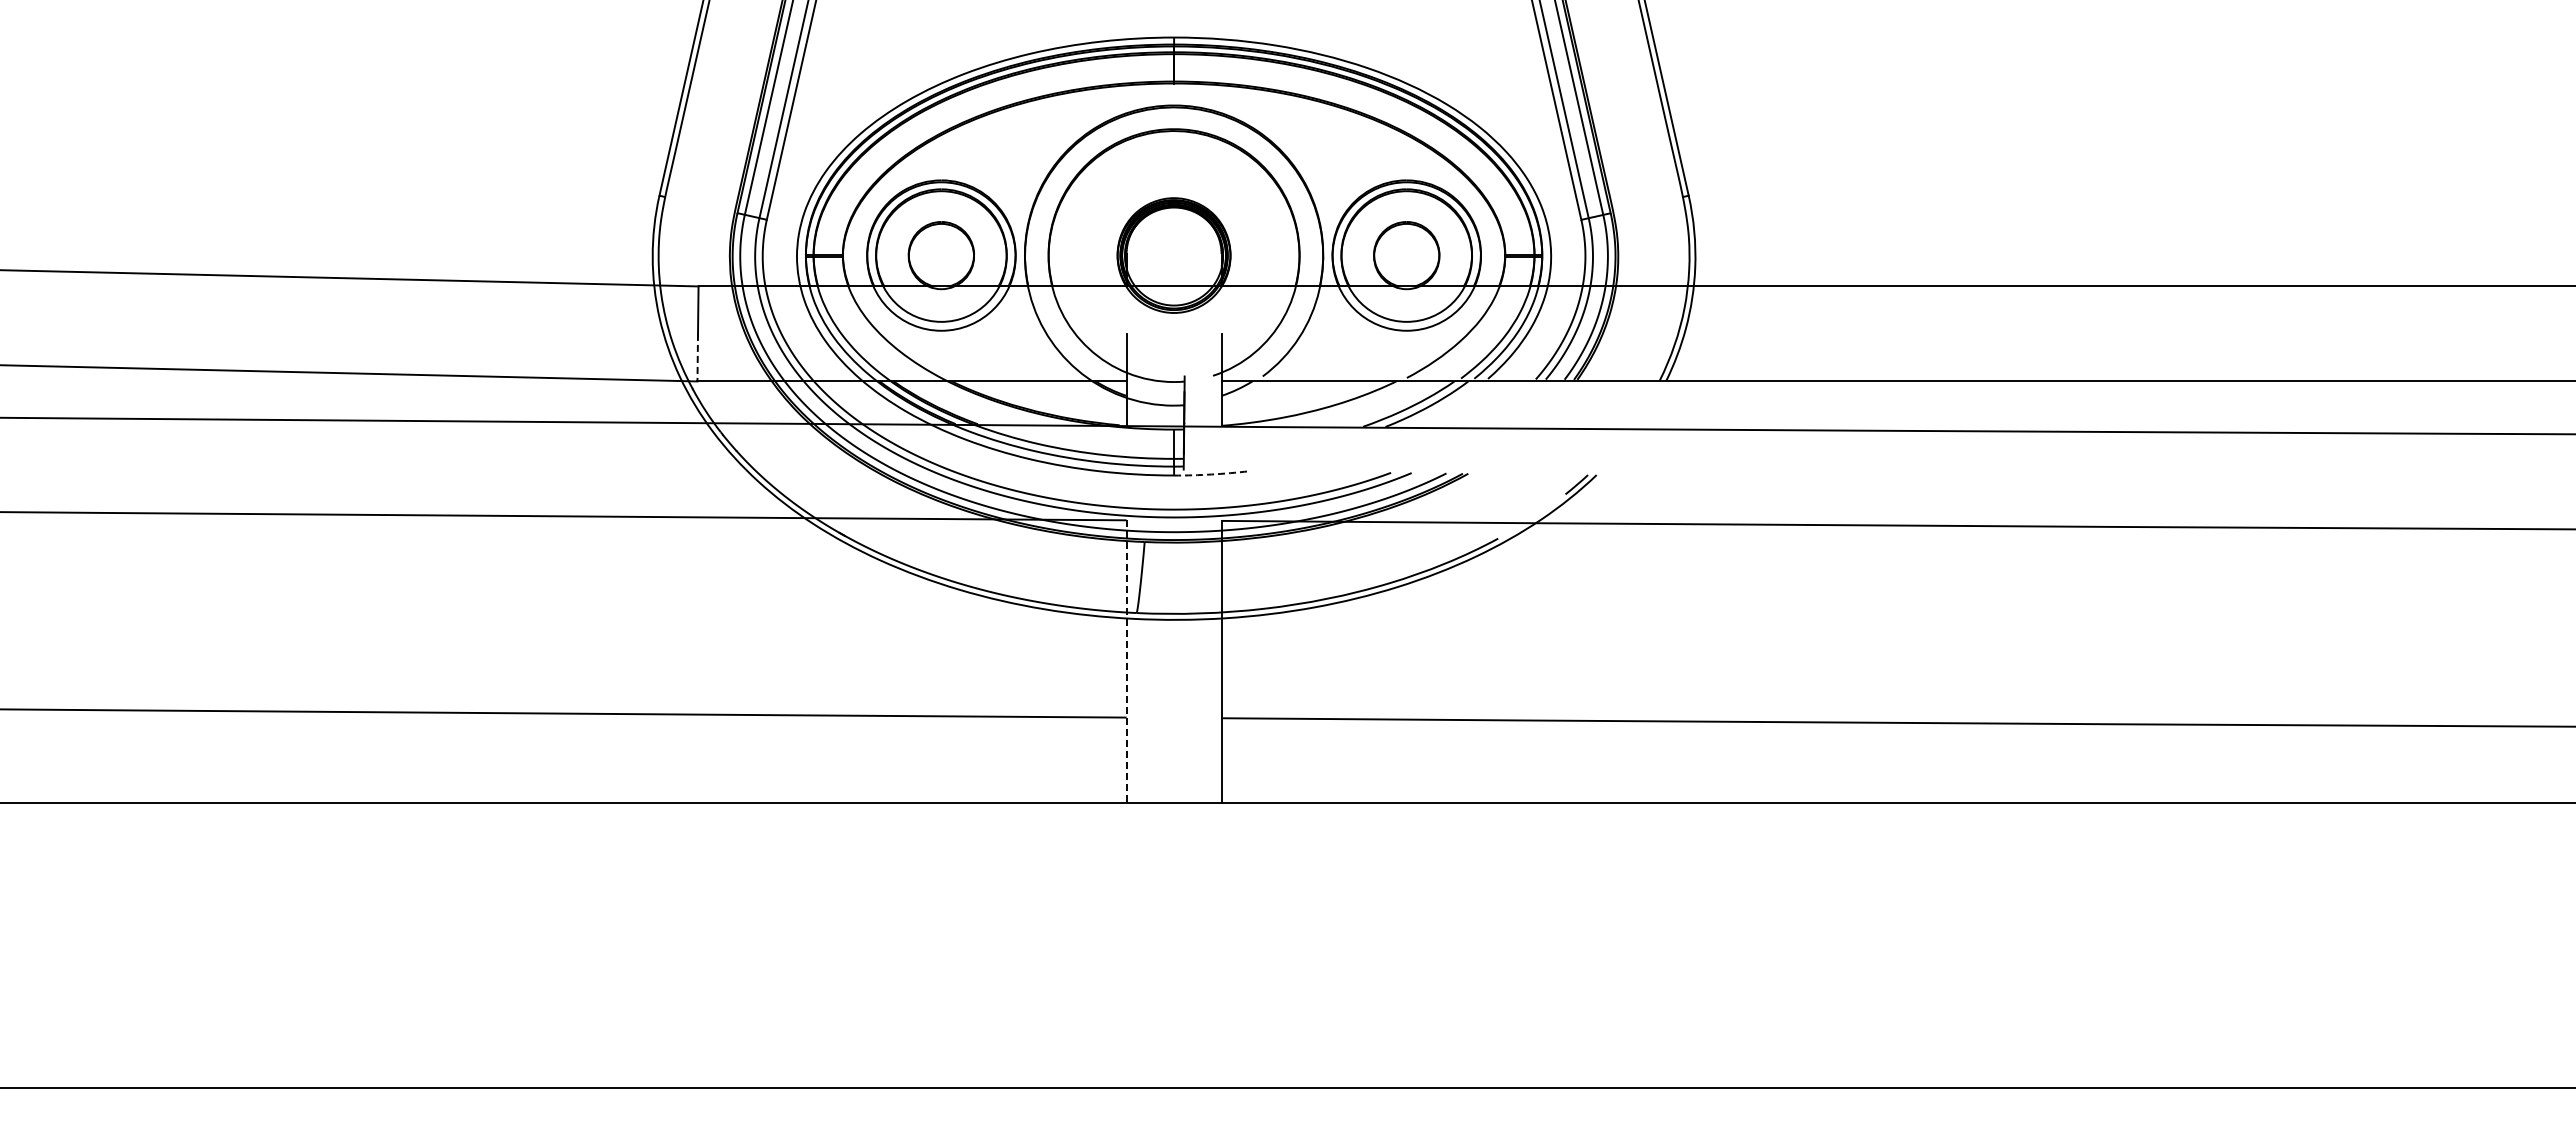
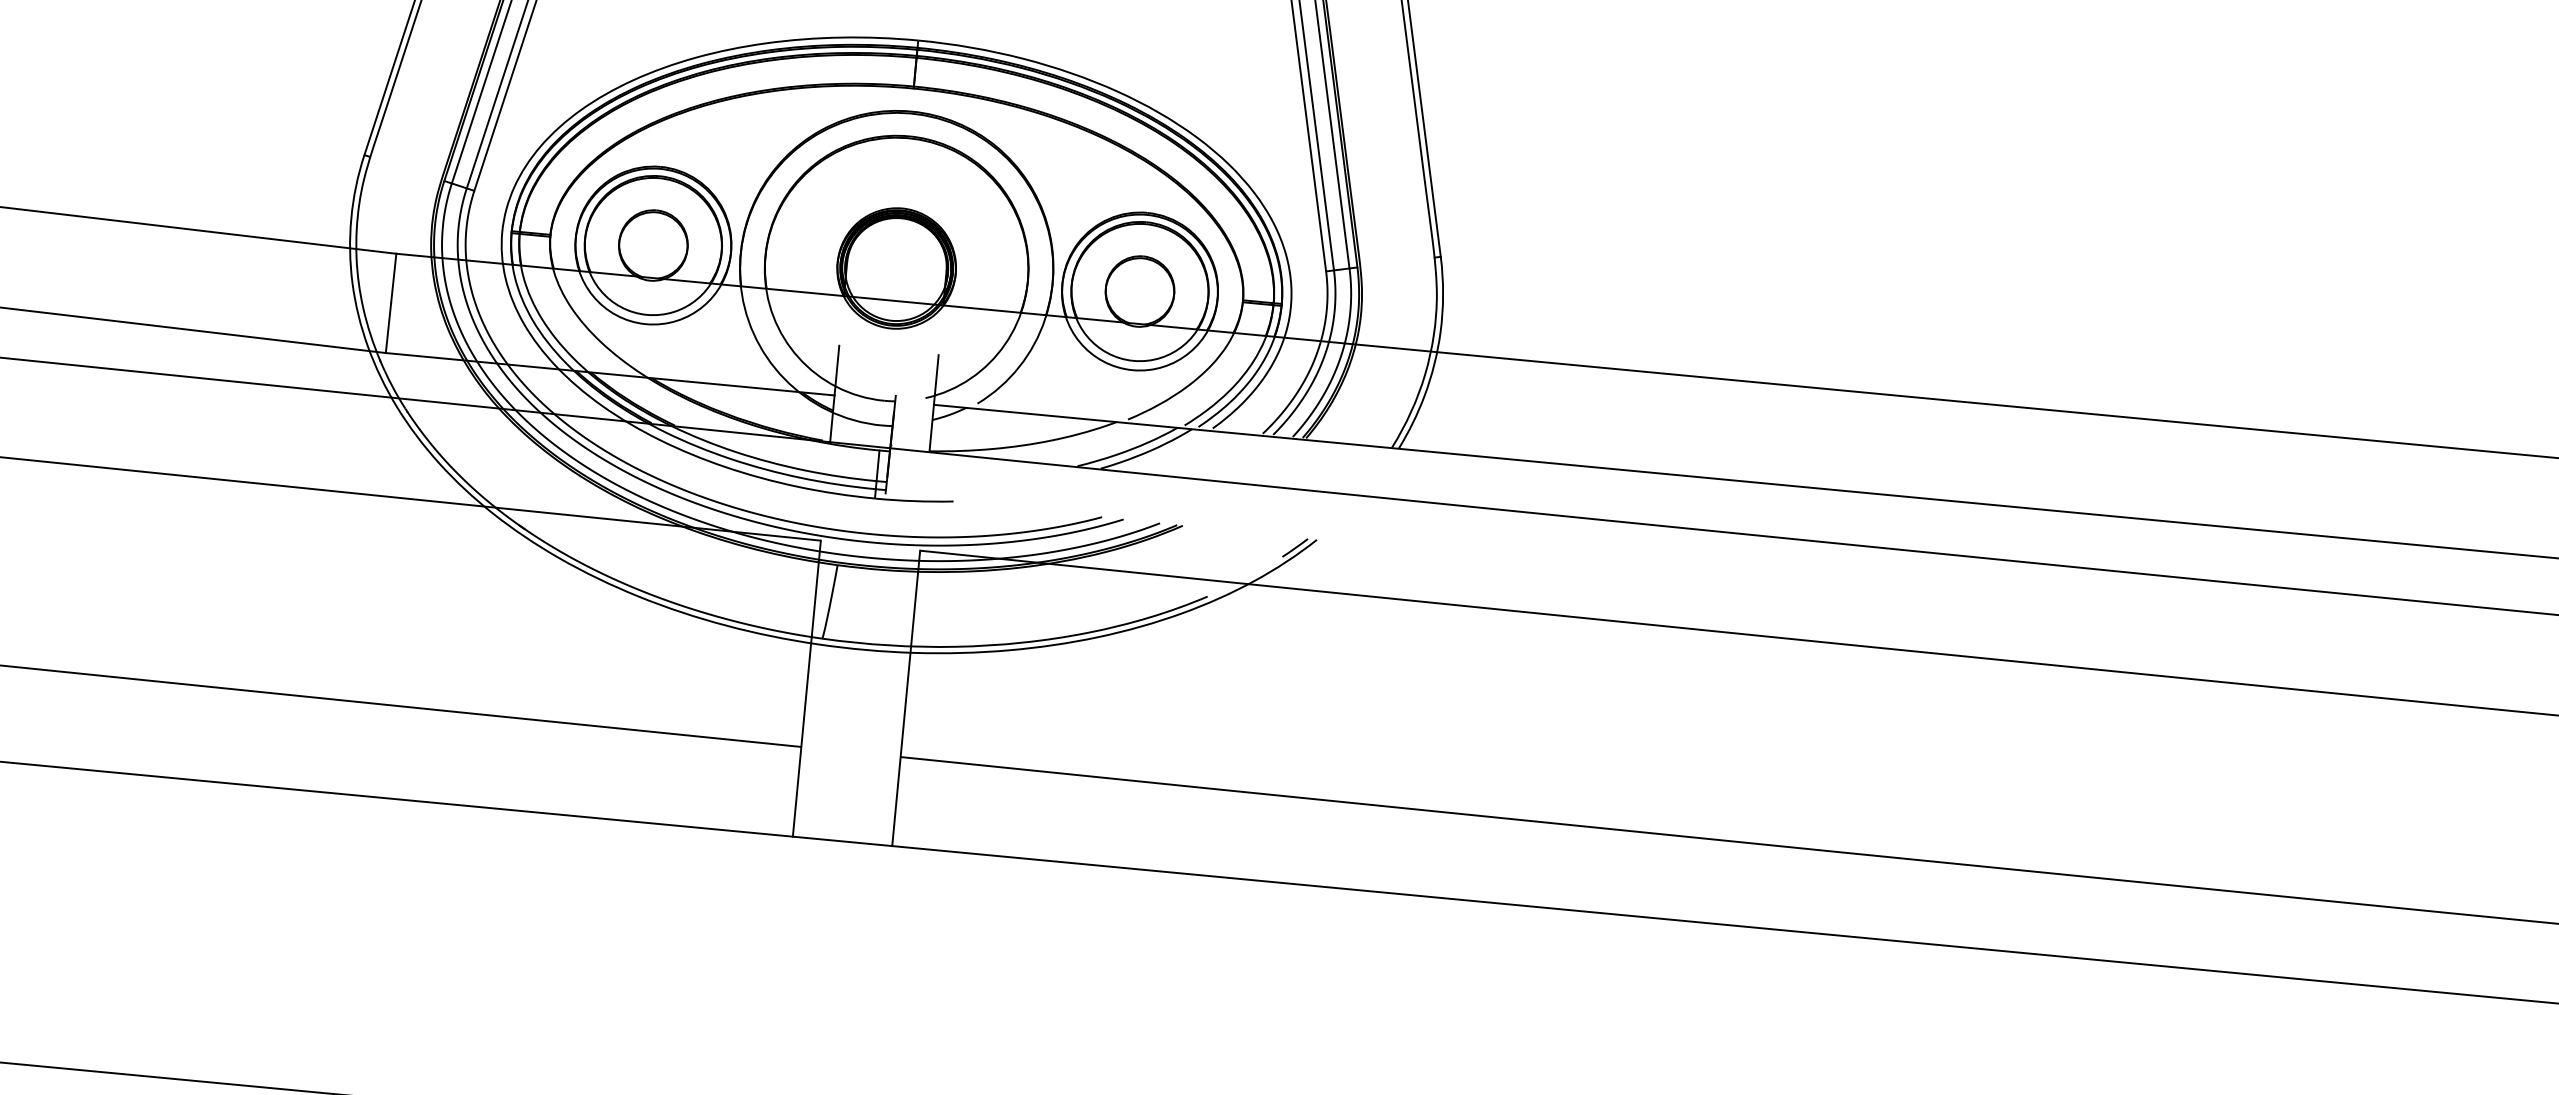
line: (697, 357) -> (388, 327), dashed -> solid
arc: (1211, 474) -> (914, 501), dashed -> solid
line: (1126, 661) -> (806, 688), dashed -> solid

